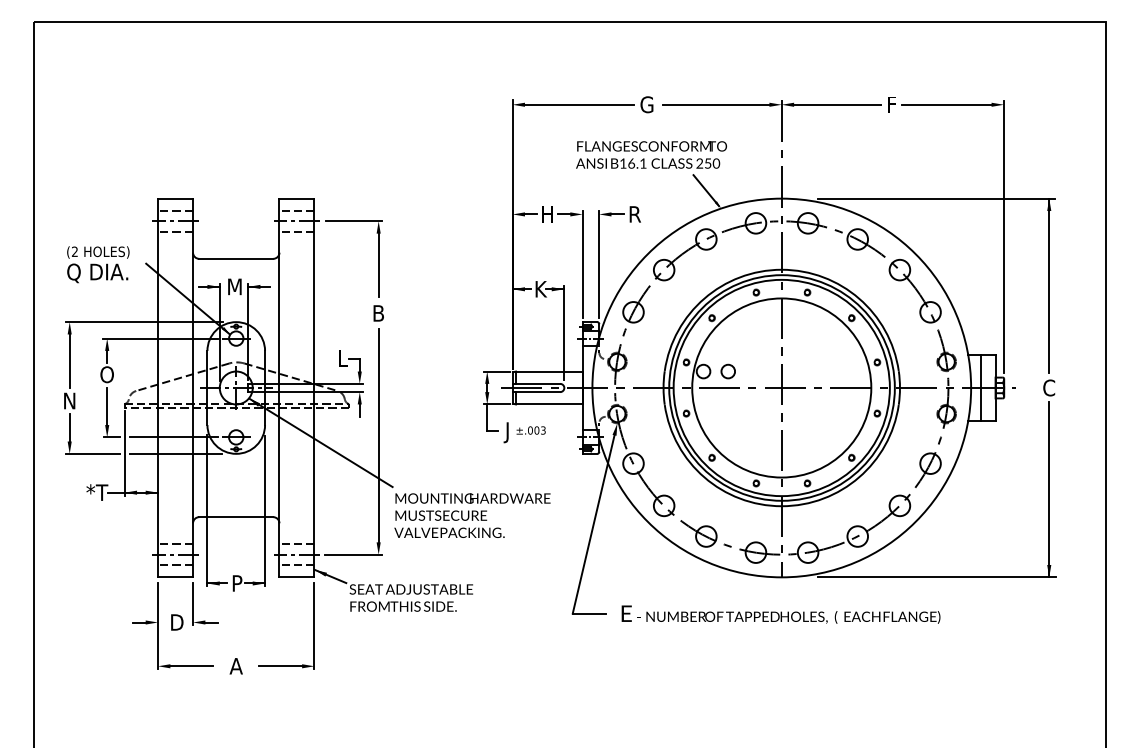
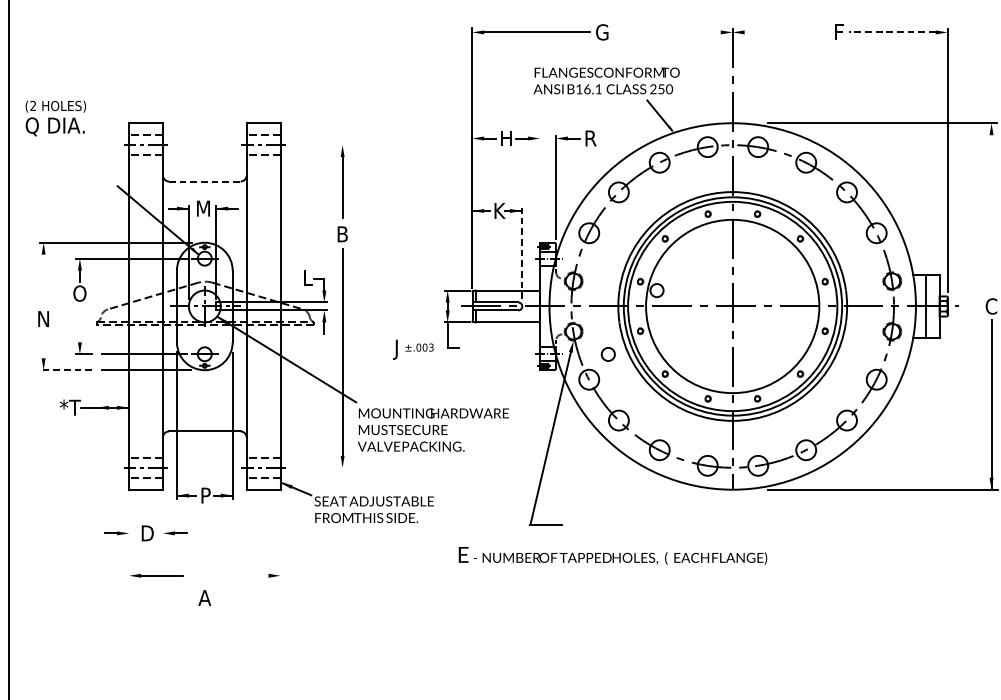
line: (715, 104) -> (668, 32), removed
line: (837, 104) -> (786, 32), removed
line: (946, 104) -> (892, 32), solid -> dashed
line: (353, 221) -> (318, 145), removed
line: (236, 258) -> (205, 181), solid -> dashed
text: (98, 264) -> (56, 118), moved
line: (582, 264) -> (539, 186), removed
line: (1049, 285) -> (991, 207), removed
line: (564, 333) -> (522, 253), solid -> dashed
line: (69, 361) -> (43, 280), removed
circle: (727, 371) -> (607, 354), moved
line: (107, 406) -> (80, 324), removed
line: (69, 427) -> (43, 344), removed
text: (524, 432) -> (413, 349), moved
line: (92, 453) -> (65, 369), solid -> dashed
line: (124, 453) -> (96, 369), removed
line: (353, 554) -> (318, 467), removed
line: (193, 603) -> (163, 515), removed
text: (780, 614) -> (612, 555), moved
line: (158, 625) -> (129, 536), removed
line: (314, 626) -> (280, 537), removed
text: (235, 666) -> (204, 598), moved
line: (280, 666) -> (247, 575), removed

